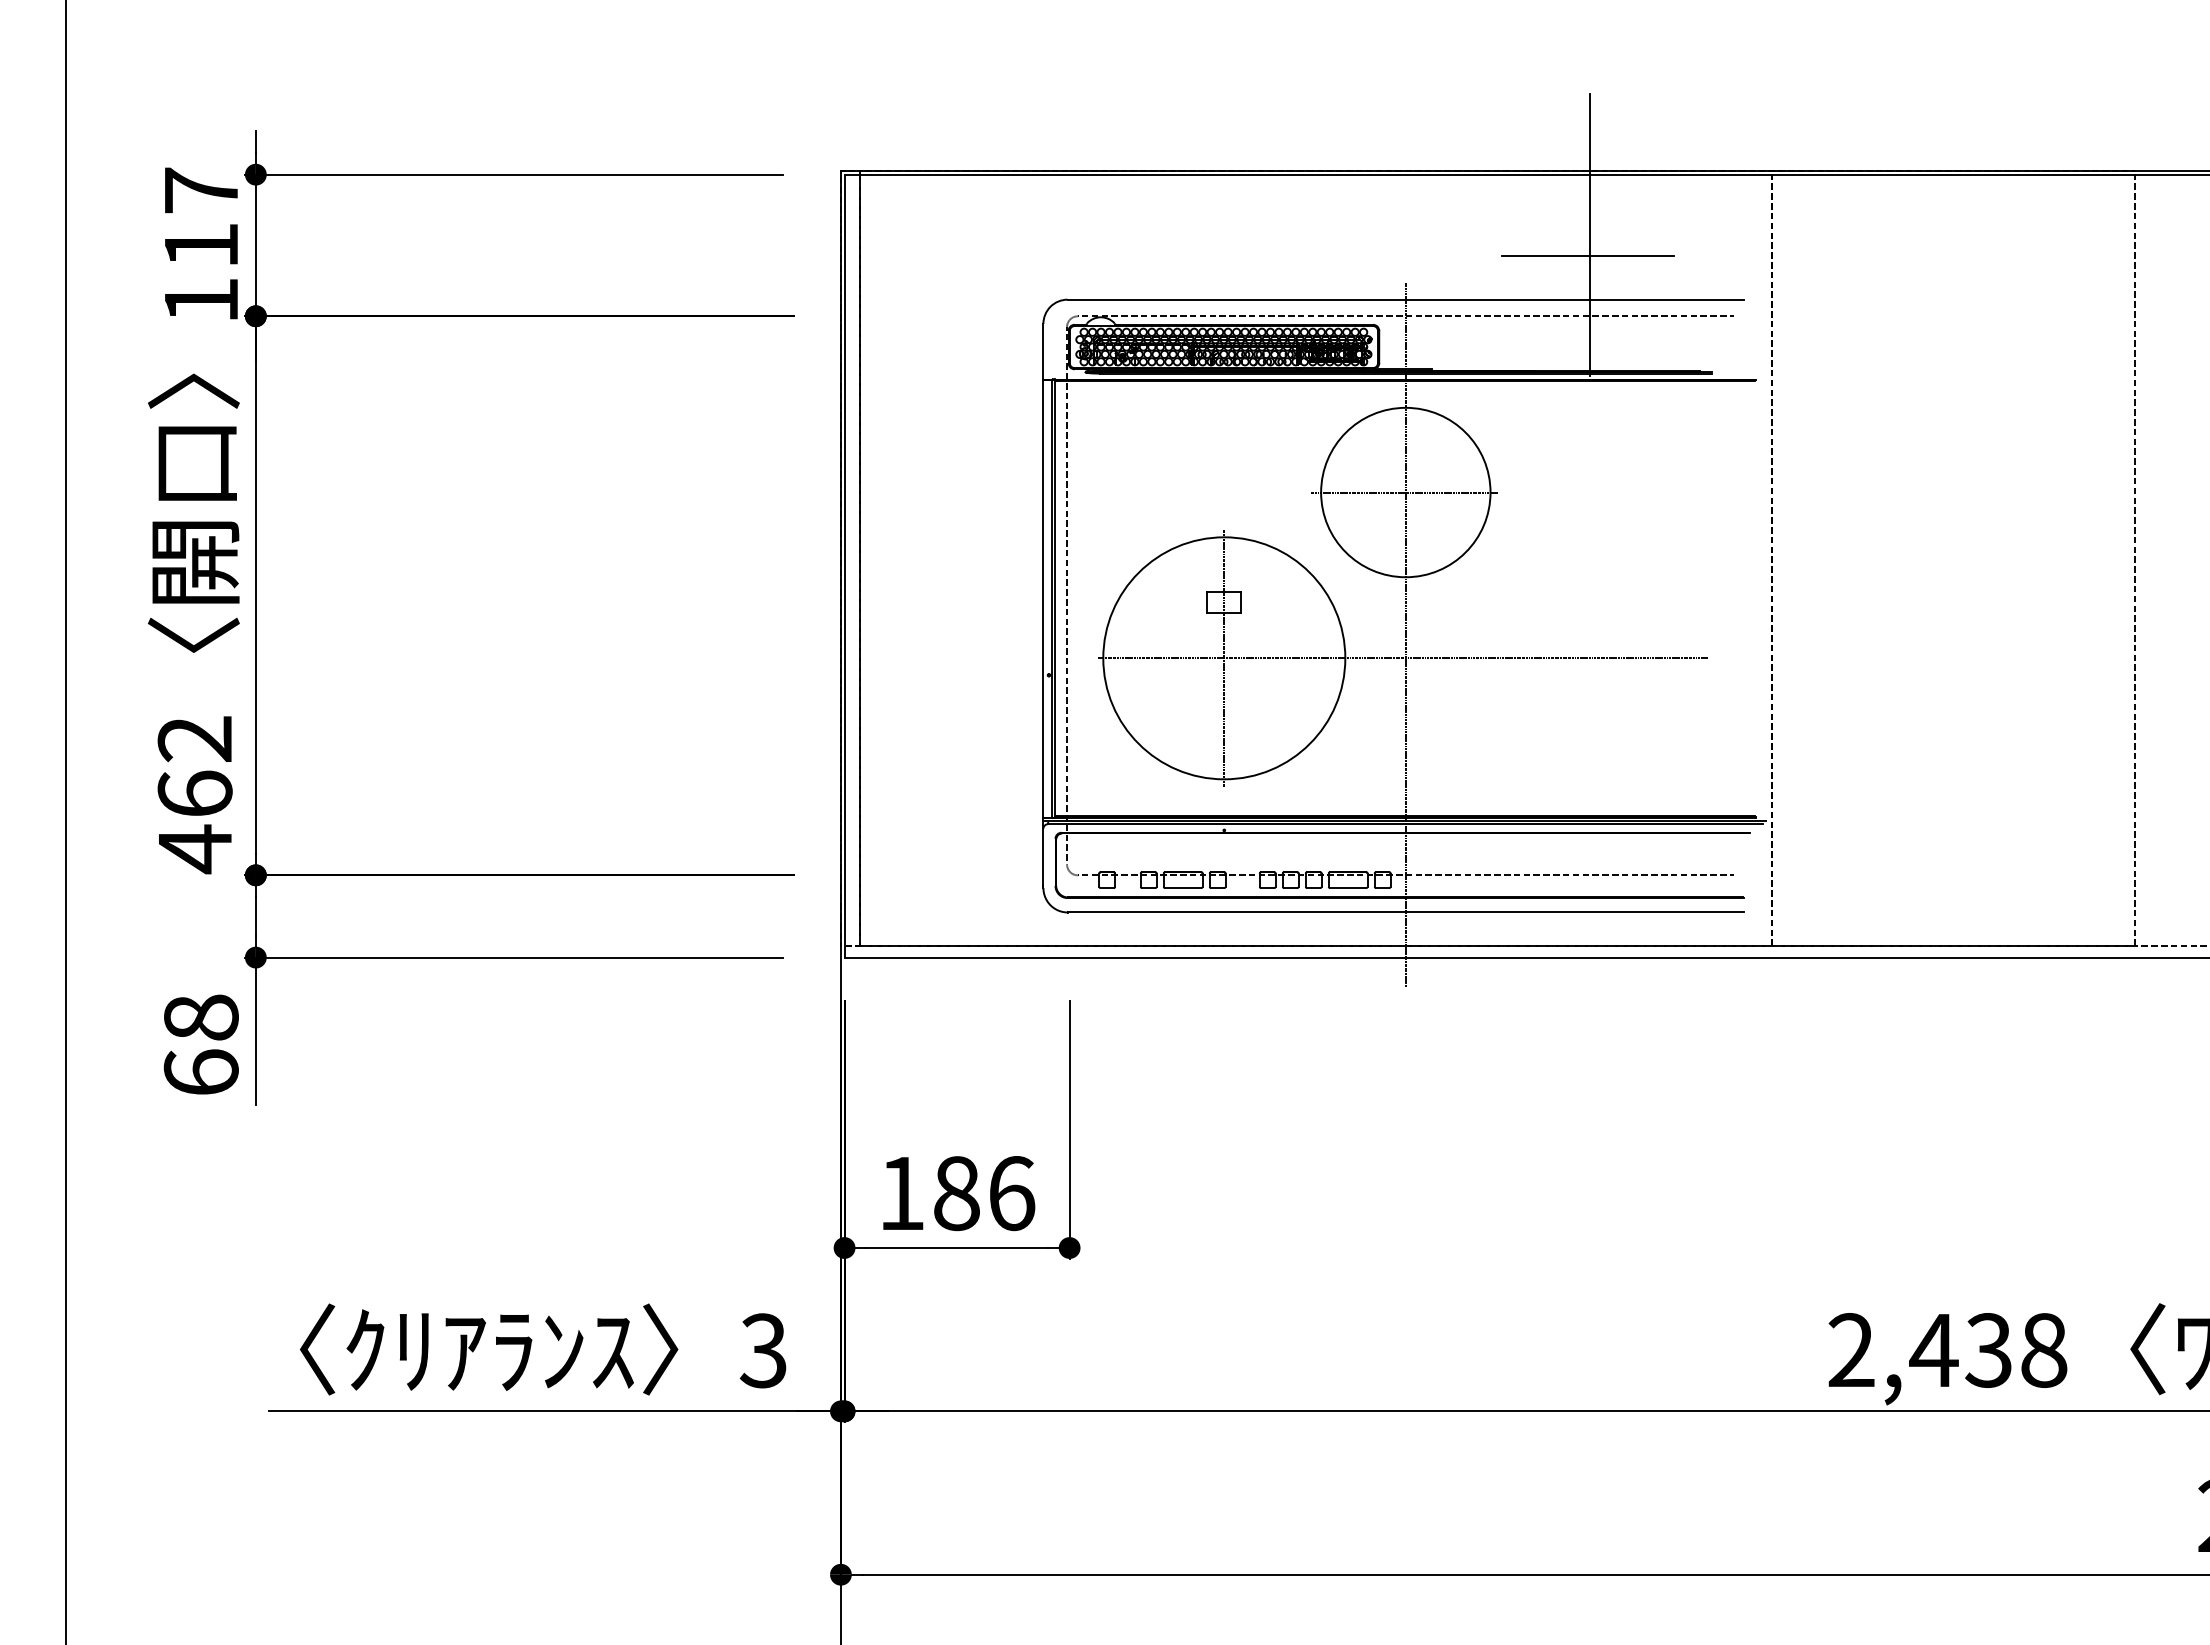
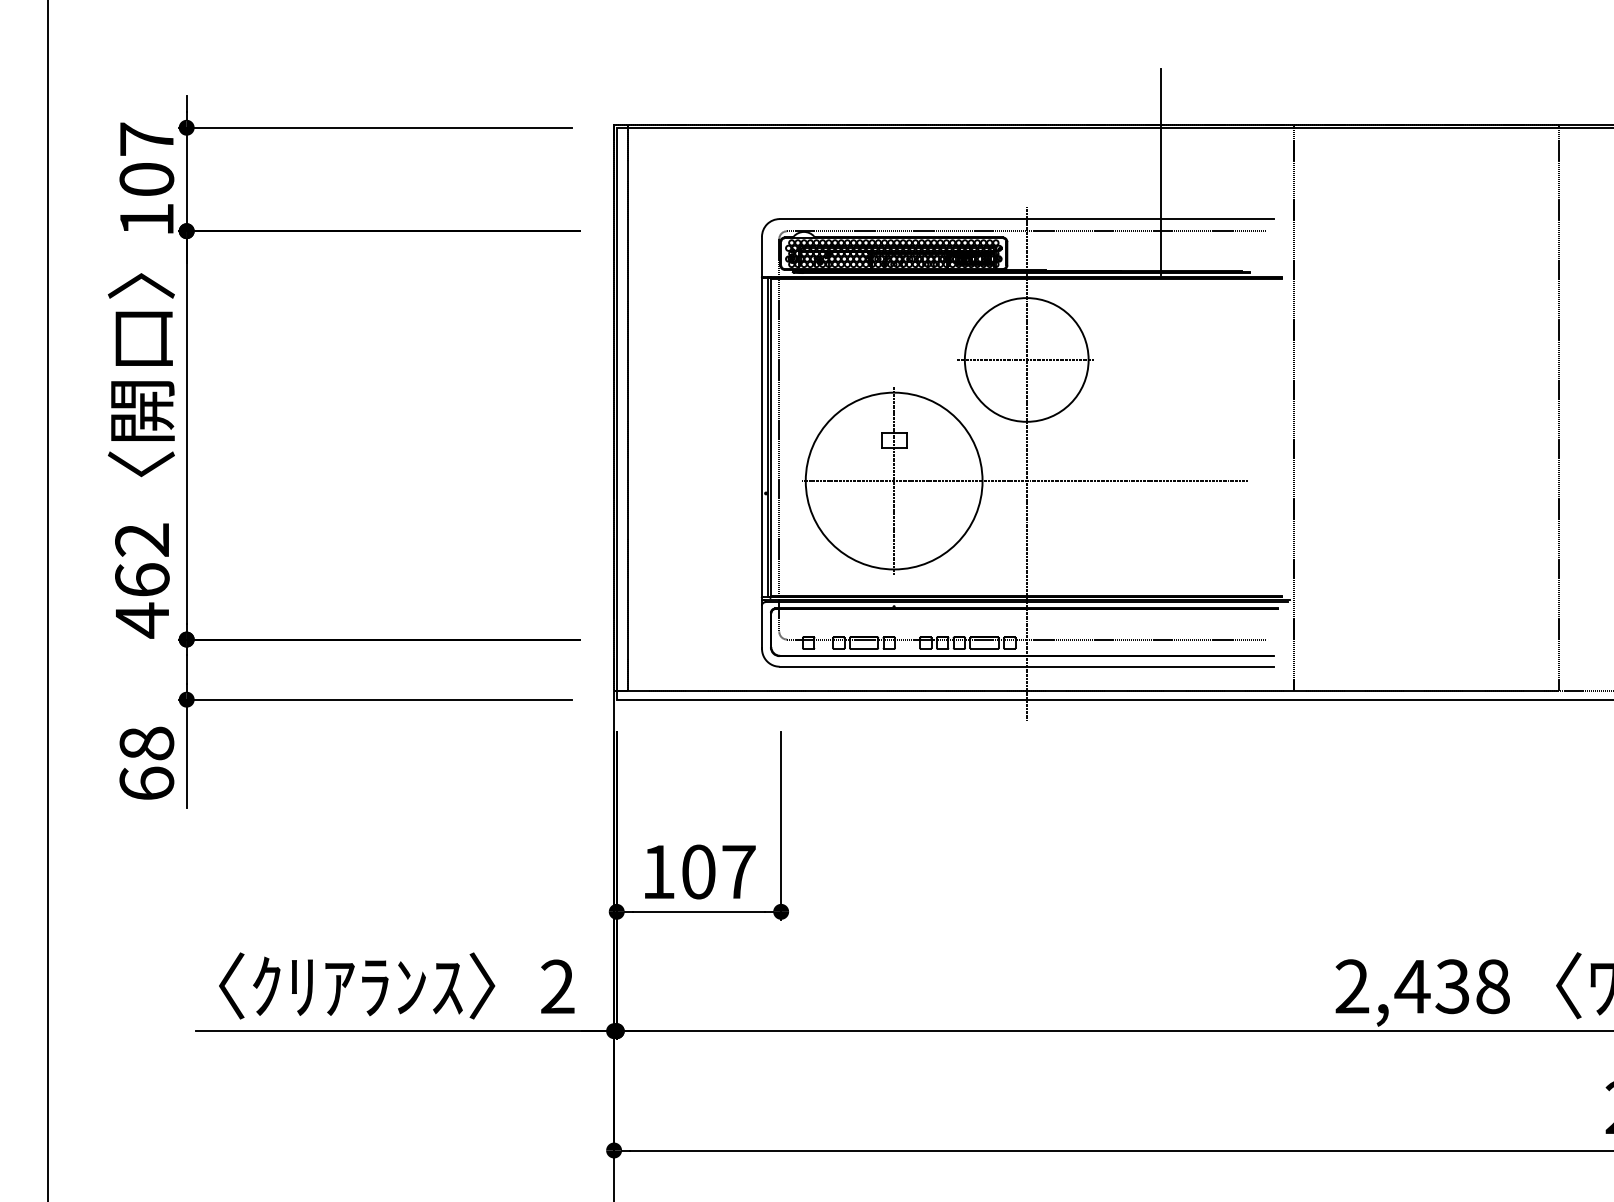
text: (200, 244) -> (146, 178), 117 -> 107
line: (1587, 255) -> (1159, 186), removed
text: (984, 1193) -> (718, 872), 186 -> 107
text: (762, 1350) -> (556, 986), 3 -> 2

